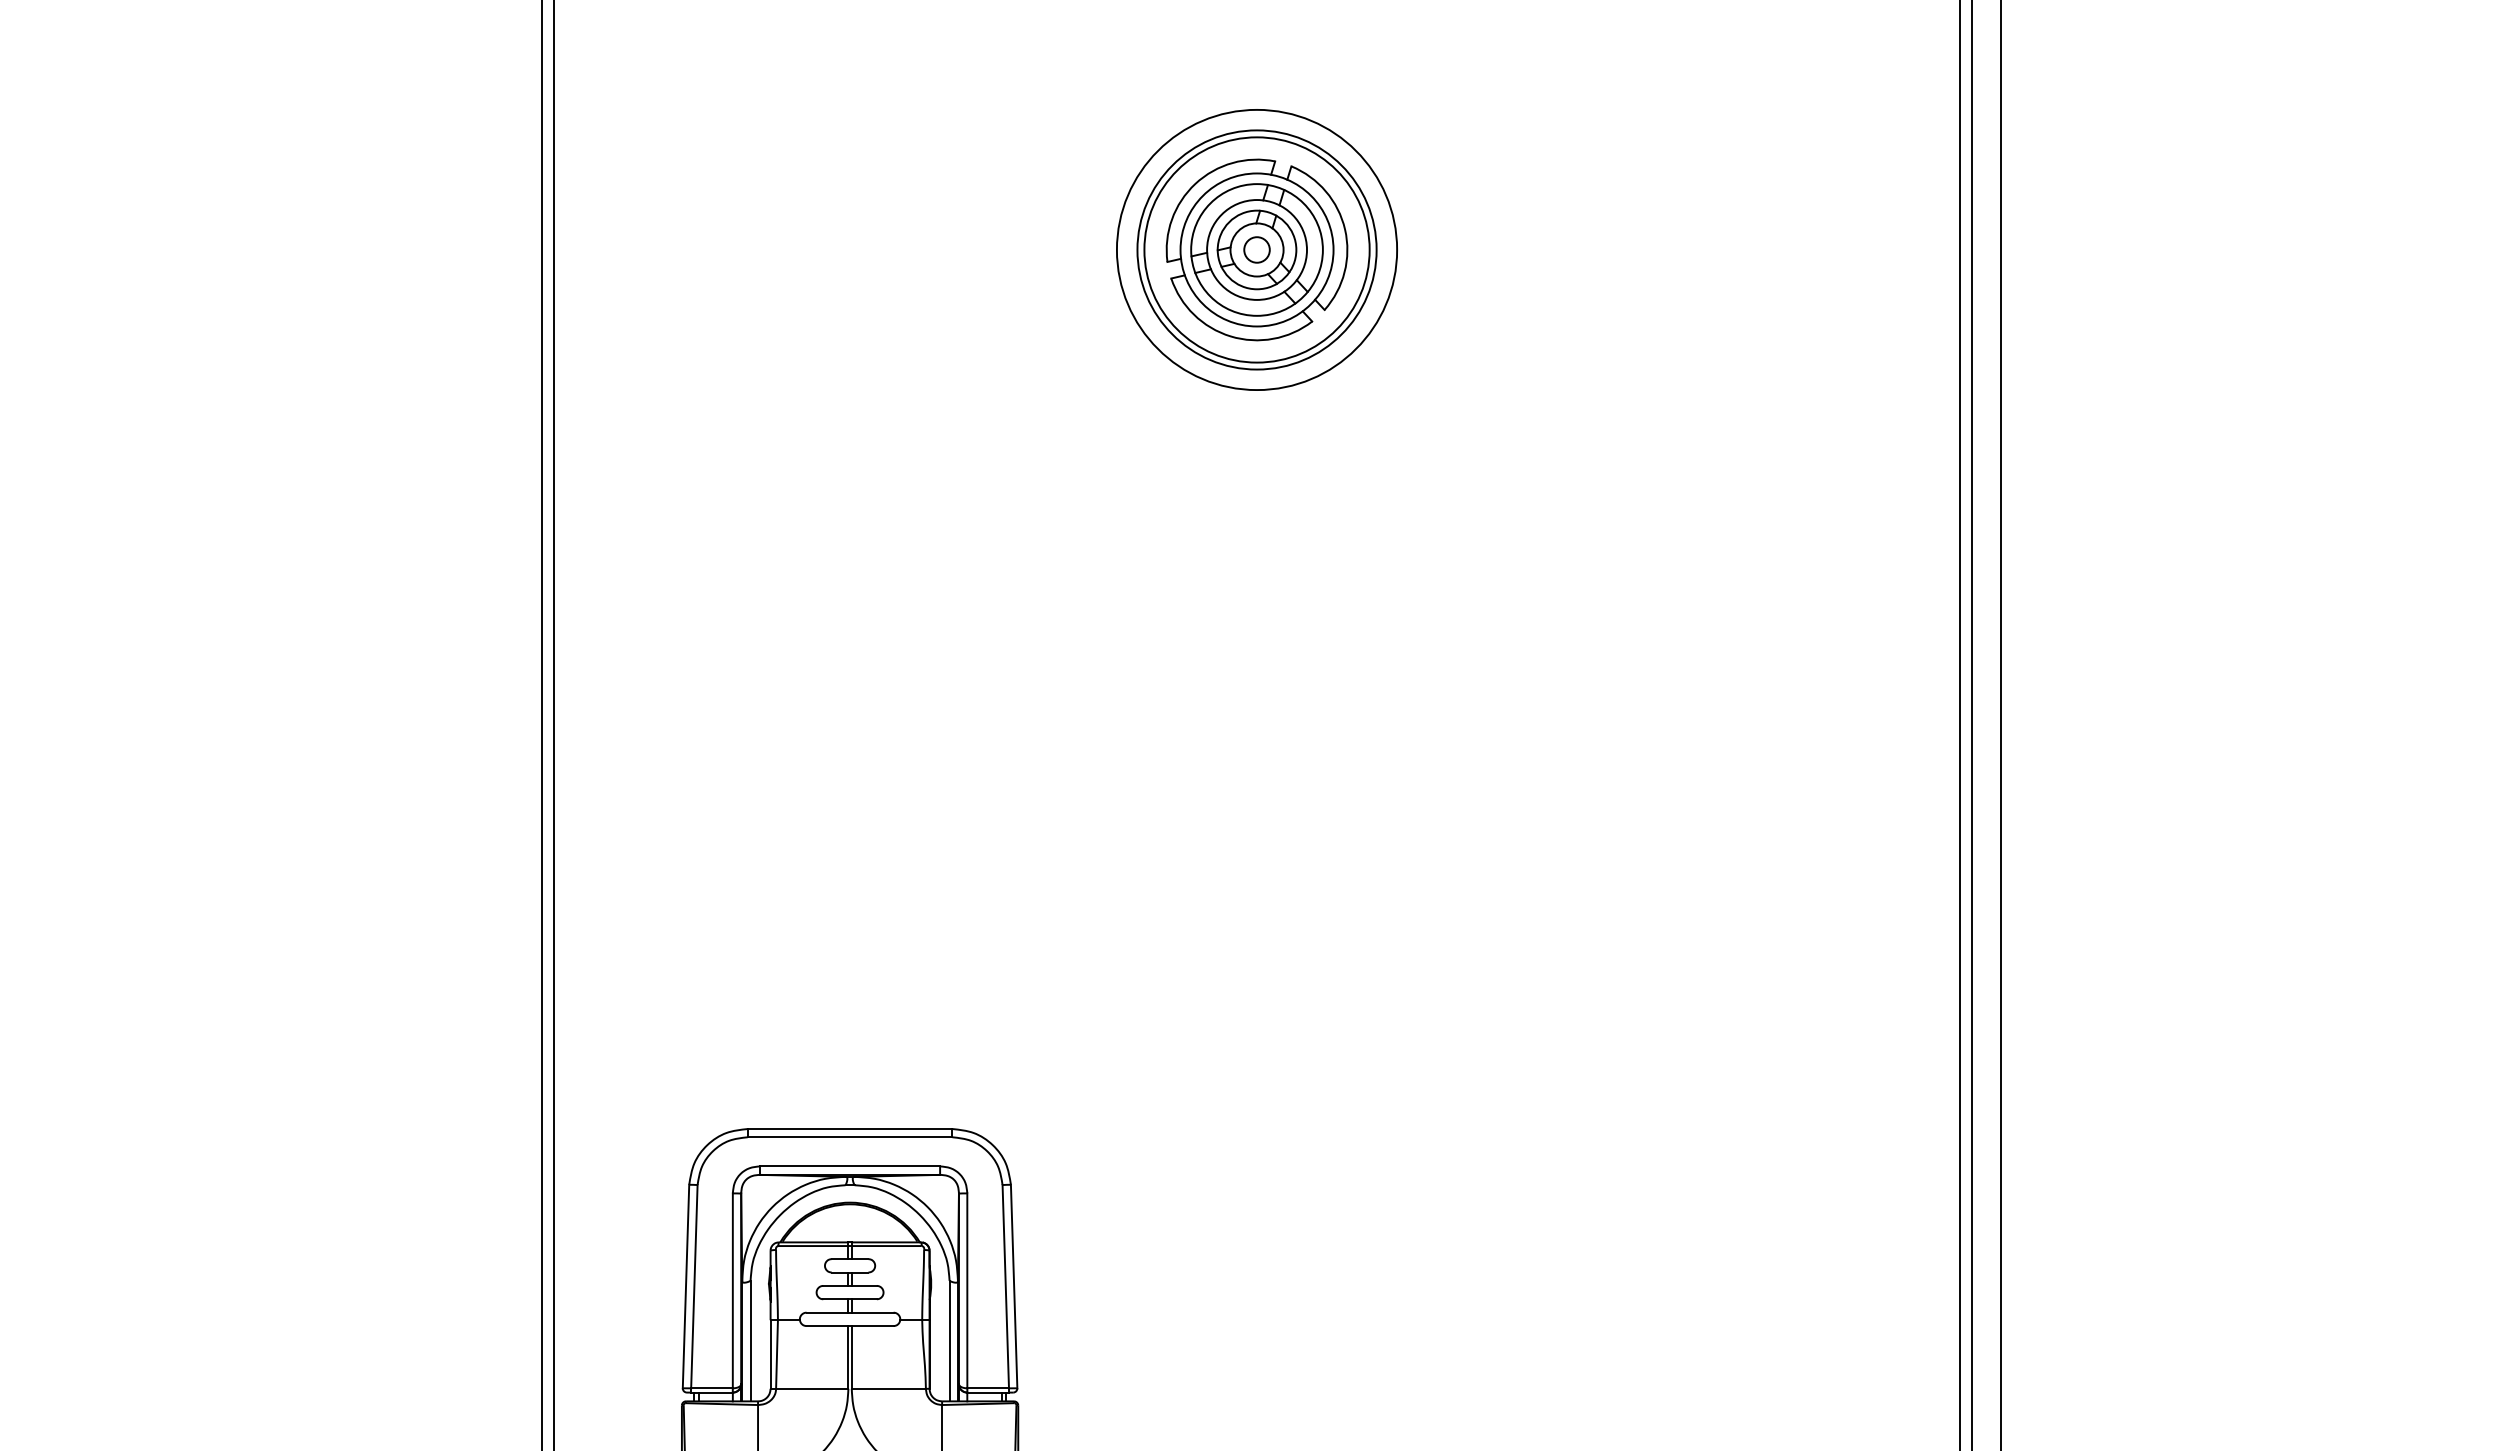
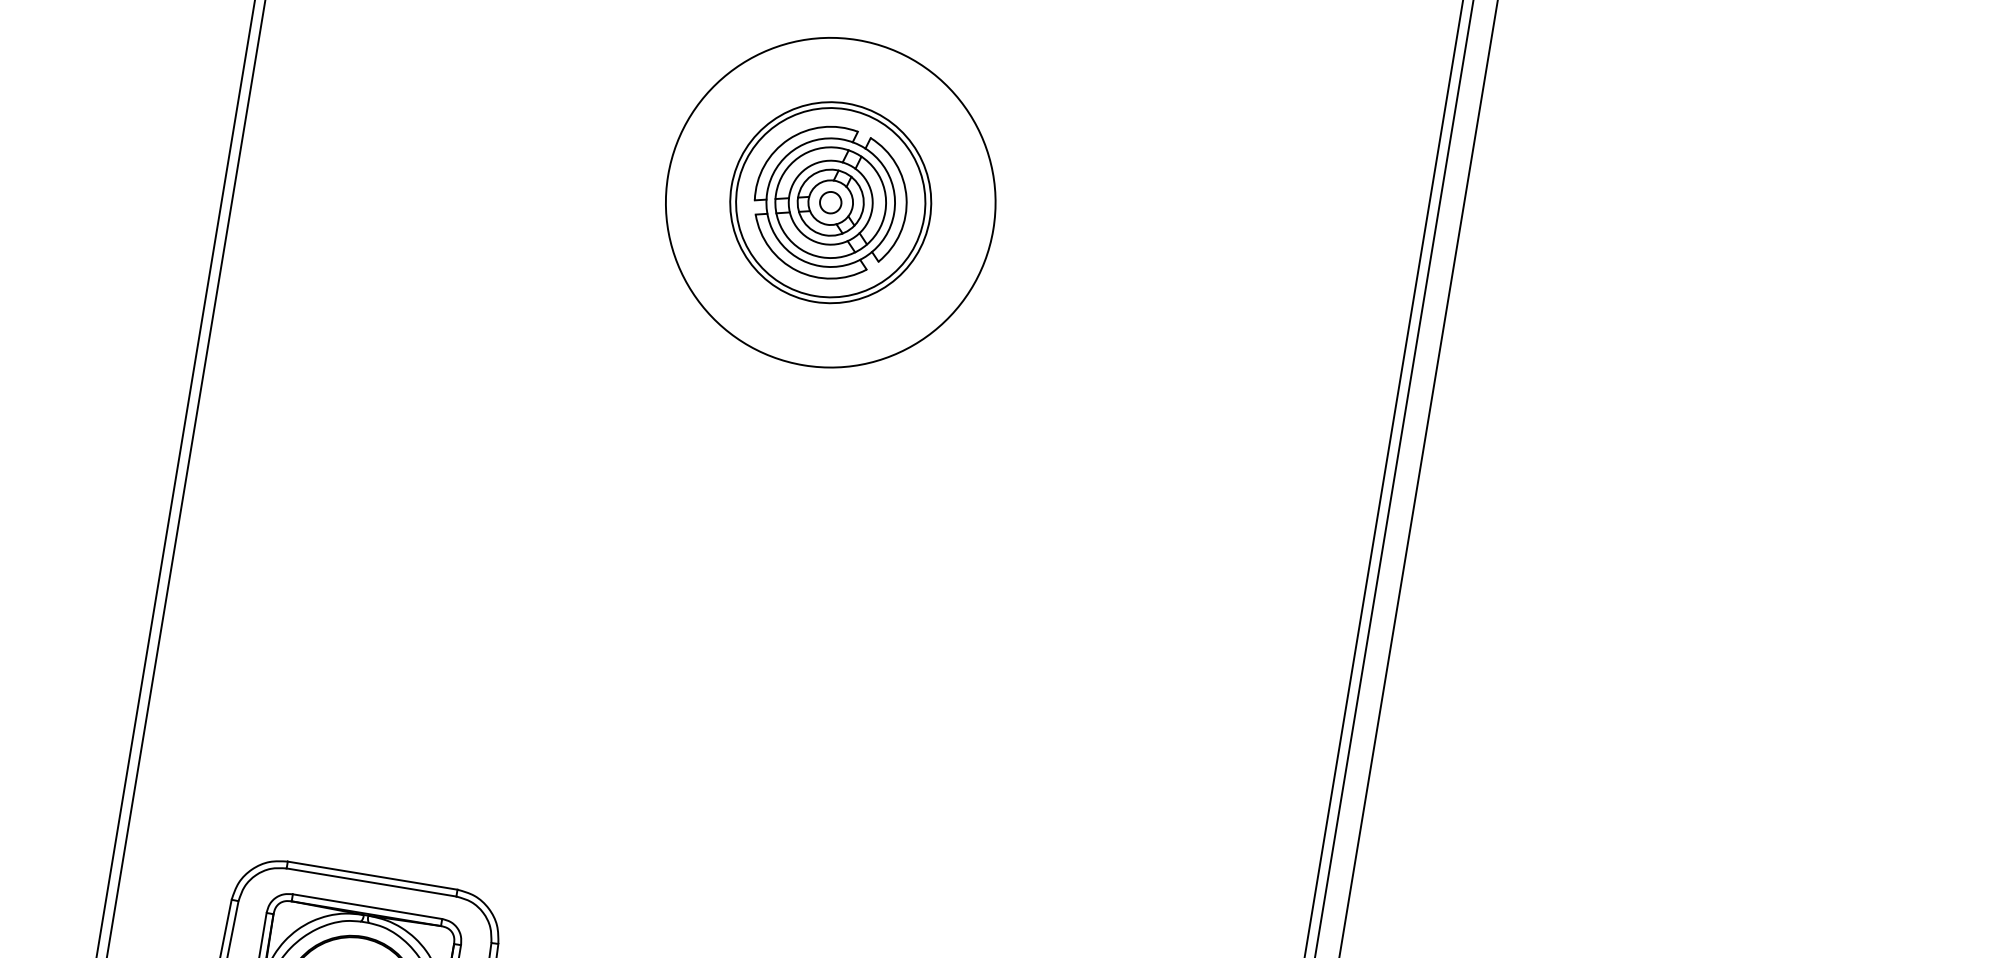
circle: (1256, 249) -> (830, 202), size x1.4

